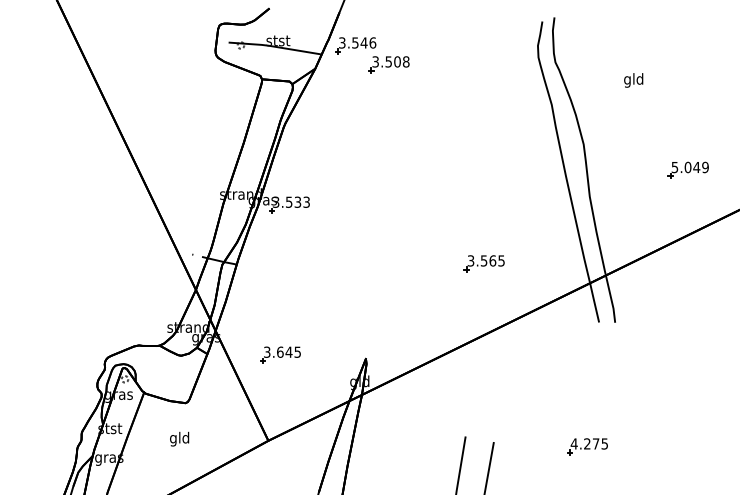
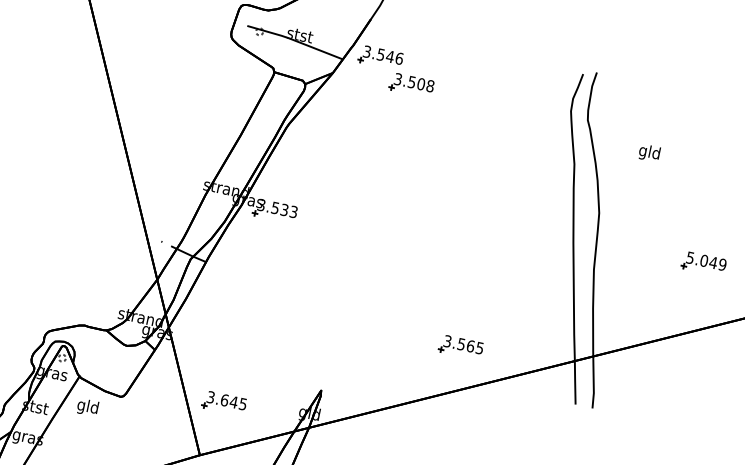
text: (633, 80) -> (649, 153), moved
part: (483, 263) -> (460, 346), moved
part: (280, 354) -> (224, 402), moved
text: (179, 438) -> (87, 406), moved

